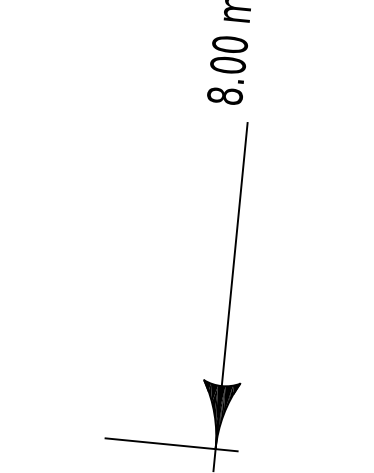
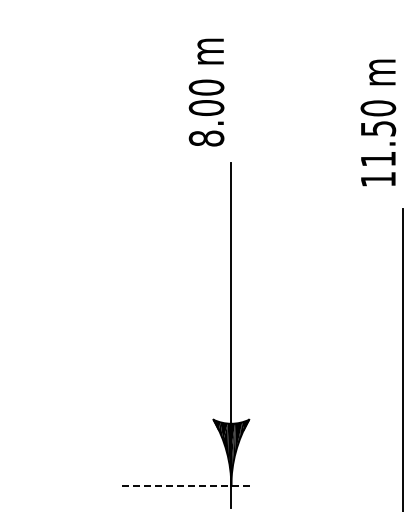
line: (172, 445) -> (188, 486), solid -> dashed

